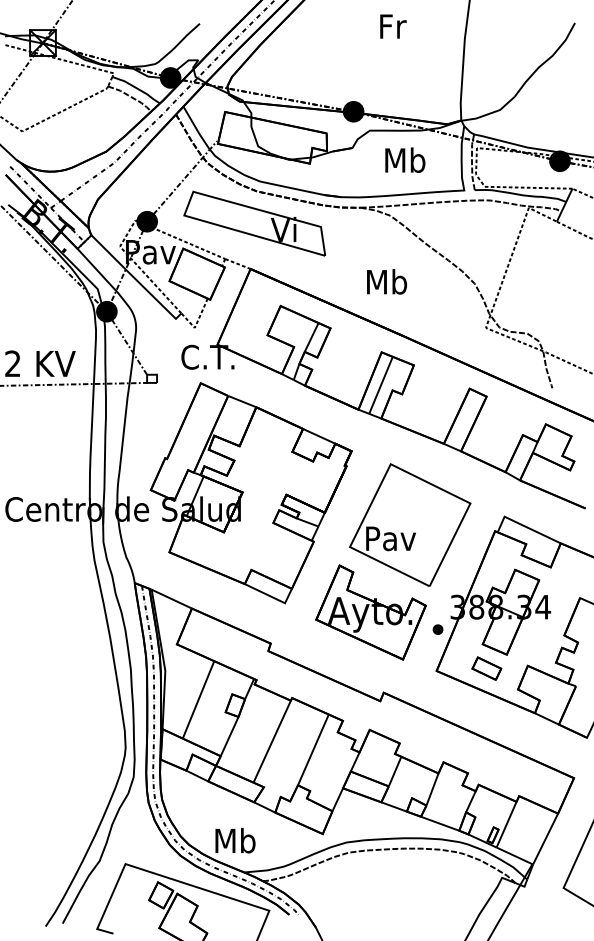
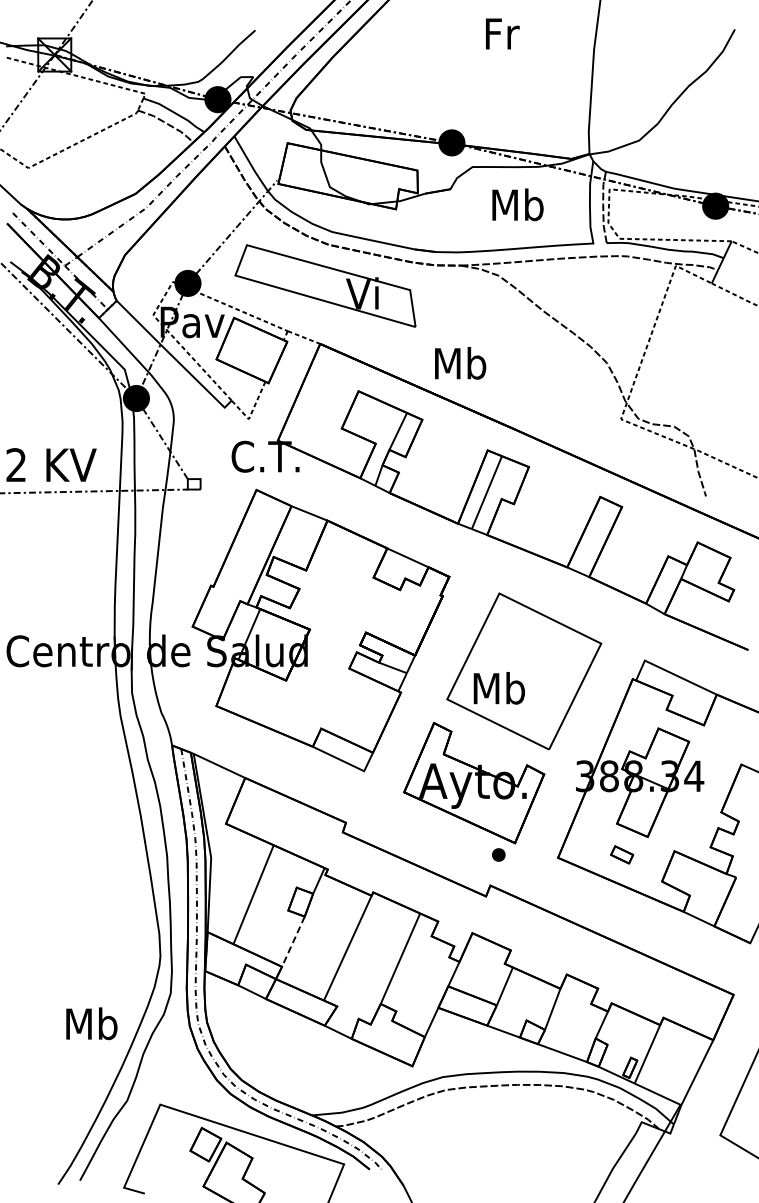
text: (386, 281) -> (460, 363), moved
text: (390, 538) -> (499, 688), Pav -> Mb
part: (437, 629) -> (498, 854), moved
part: (486, 668) -> (621, 854), size x0.6
line: (229, 736) -> (293, 941), solid -> dashed
text: (235, 840) -> (91, 1023), moved

